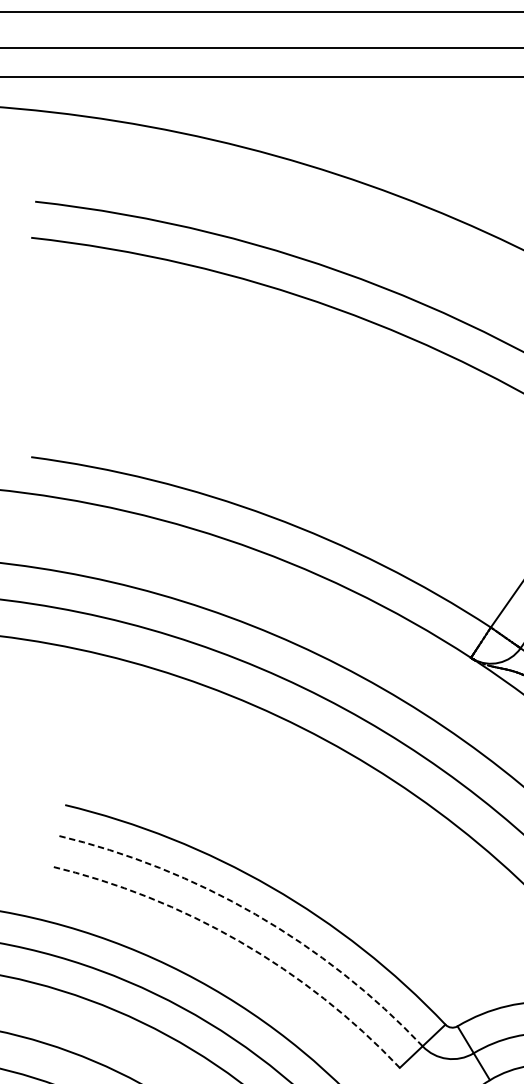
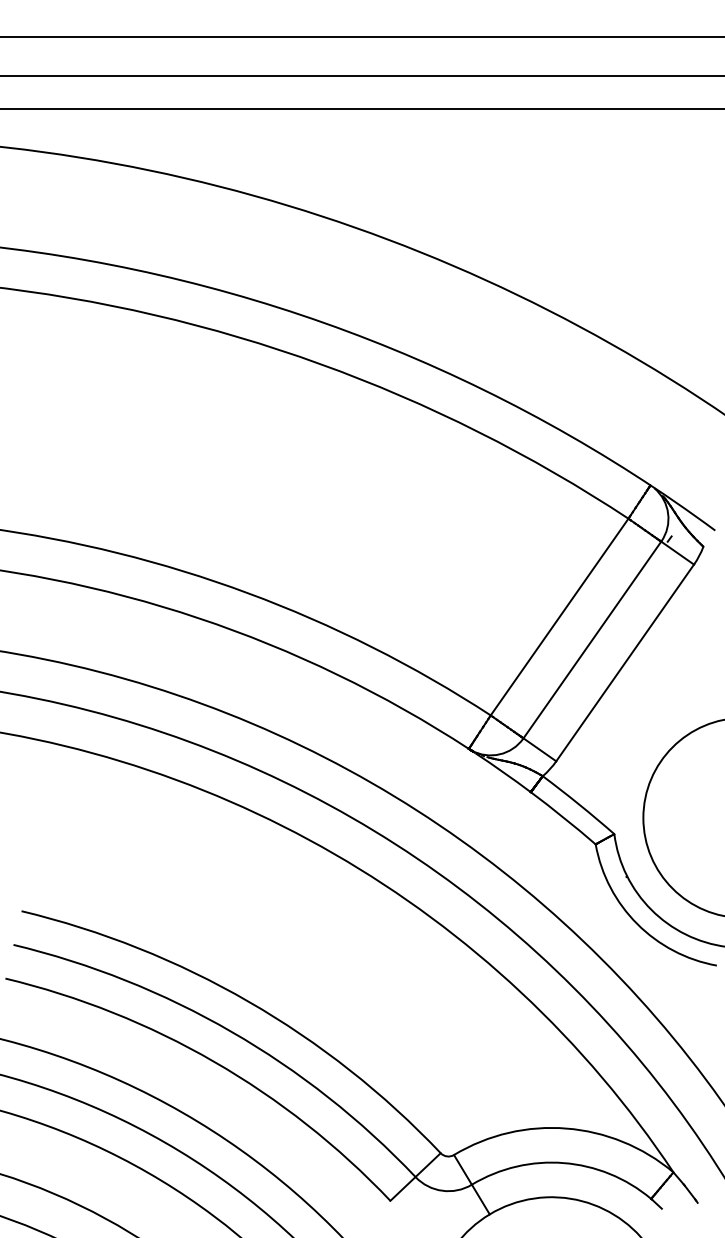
arc: (255, 914) -> (231, 1031), dashed -> solid
arc: (240, 941) -> (214, 1061), dashed -> solid

